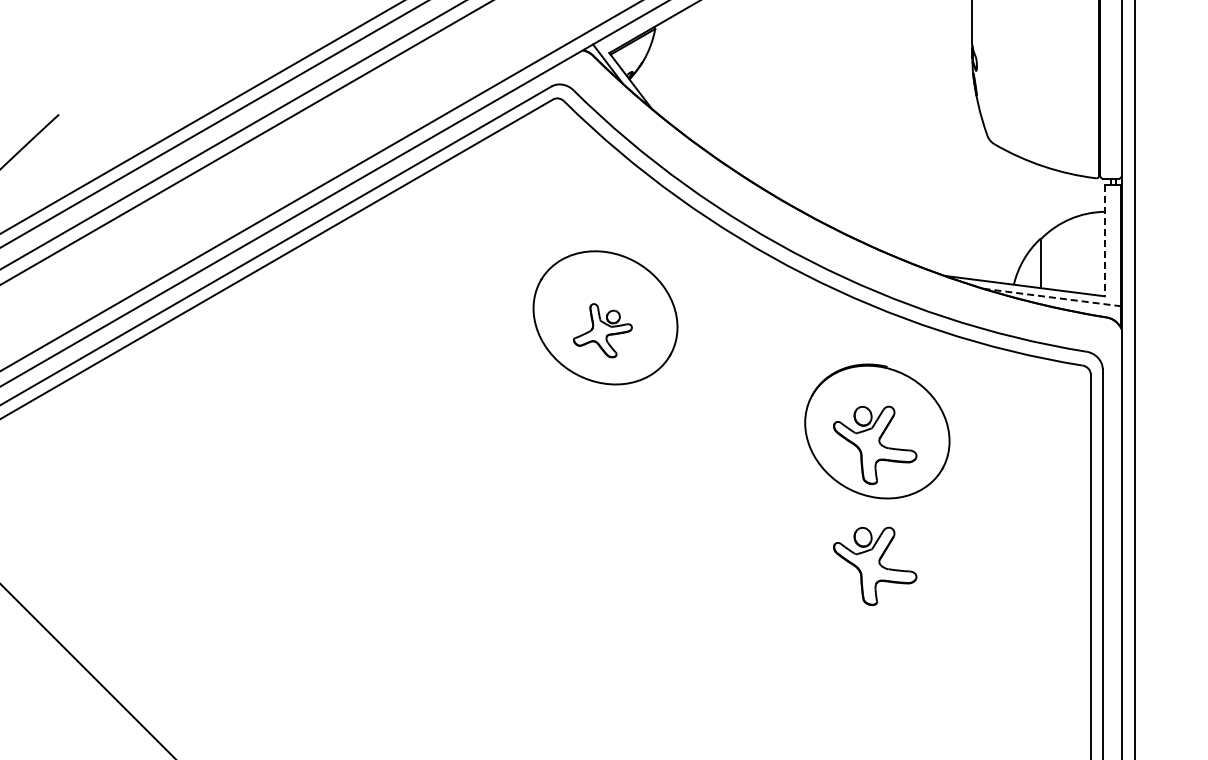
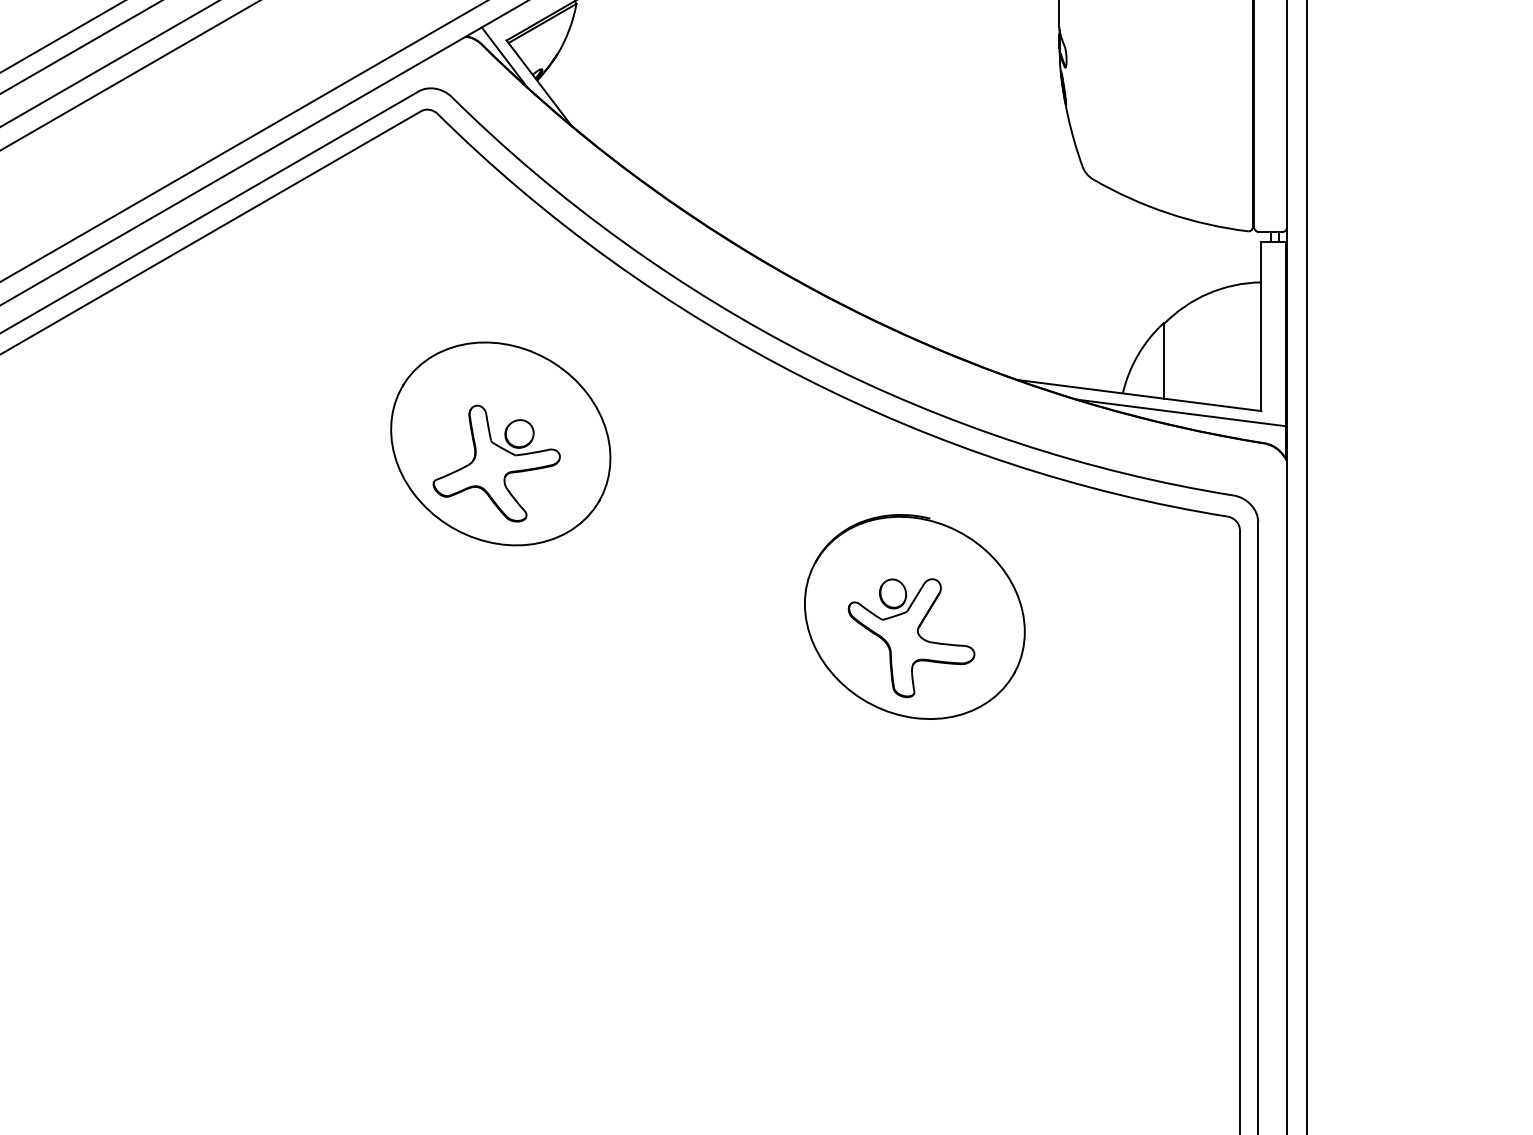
line: (1104, 240) -> (1260, 326), dashed -> solid
line: (1052, 297) -> (1181, 412), dashed -> solid
part: (602, 330) -> (496, 463), size x1.43
part: (875, 565) -> (912, 821), removed

